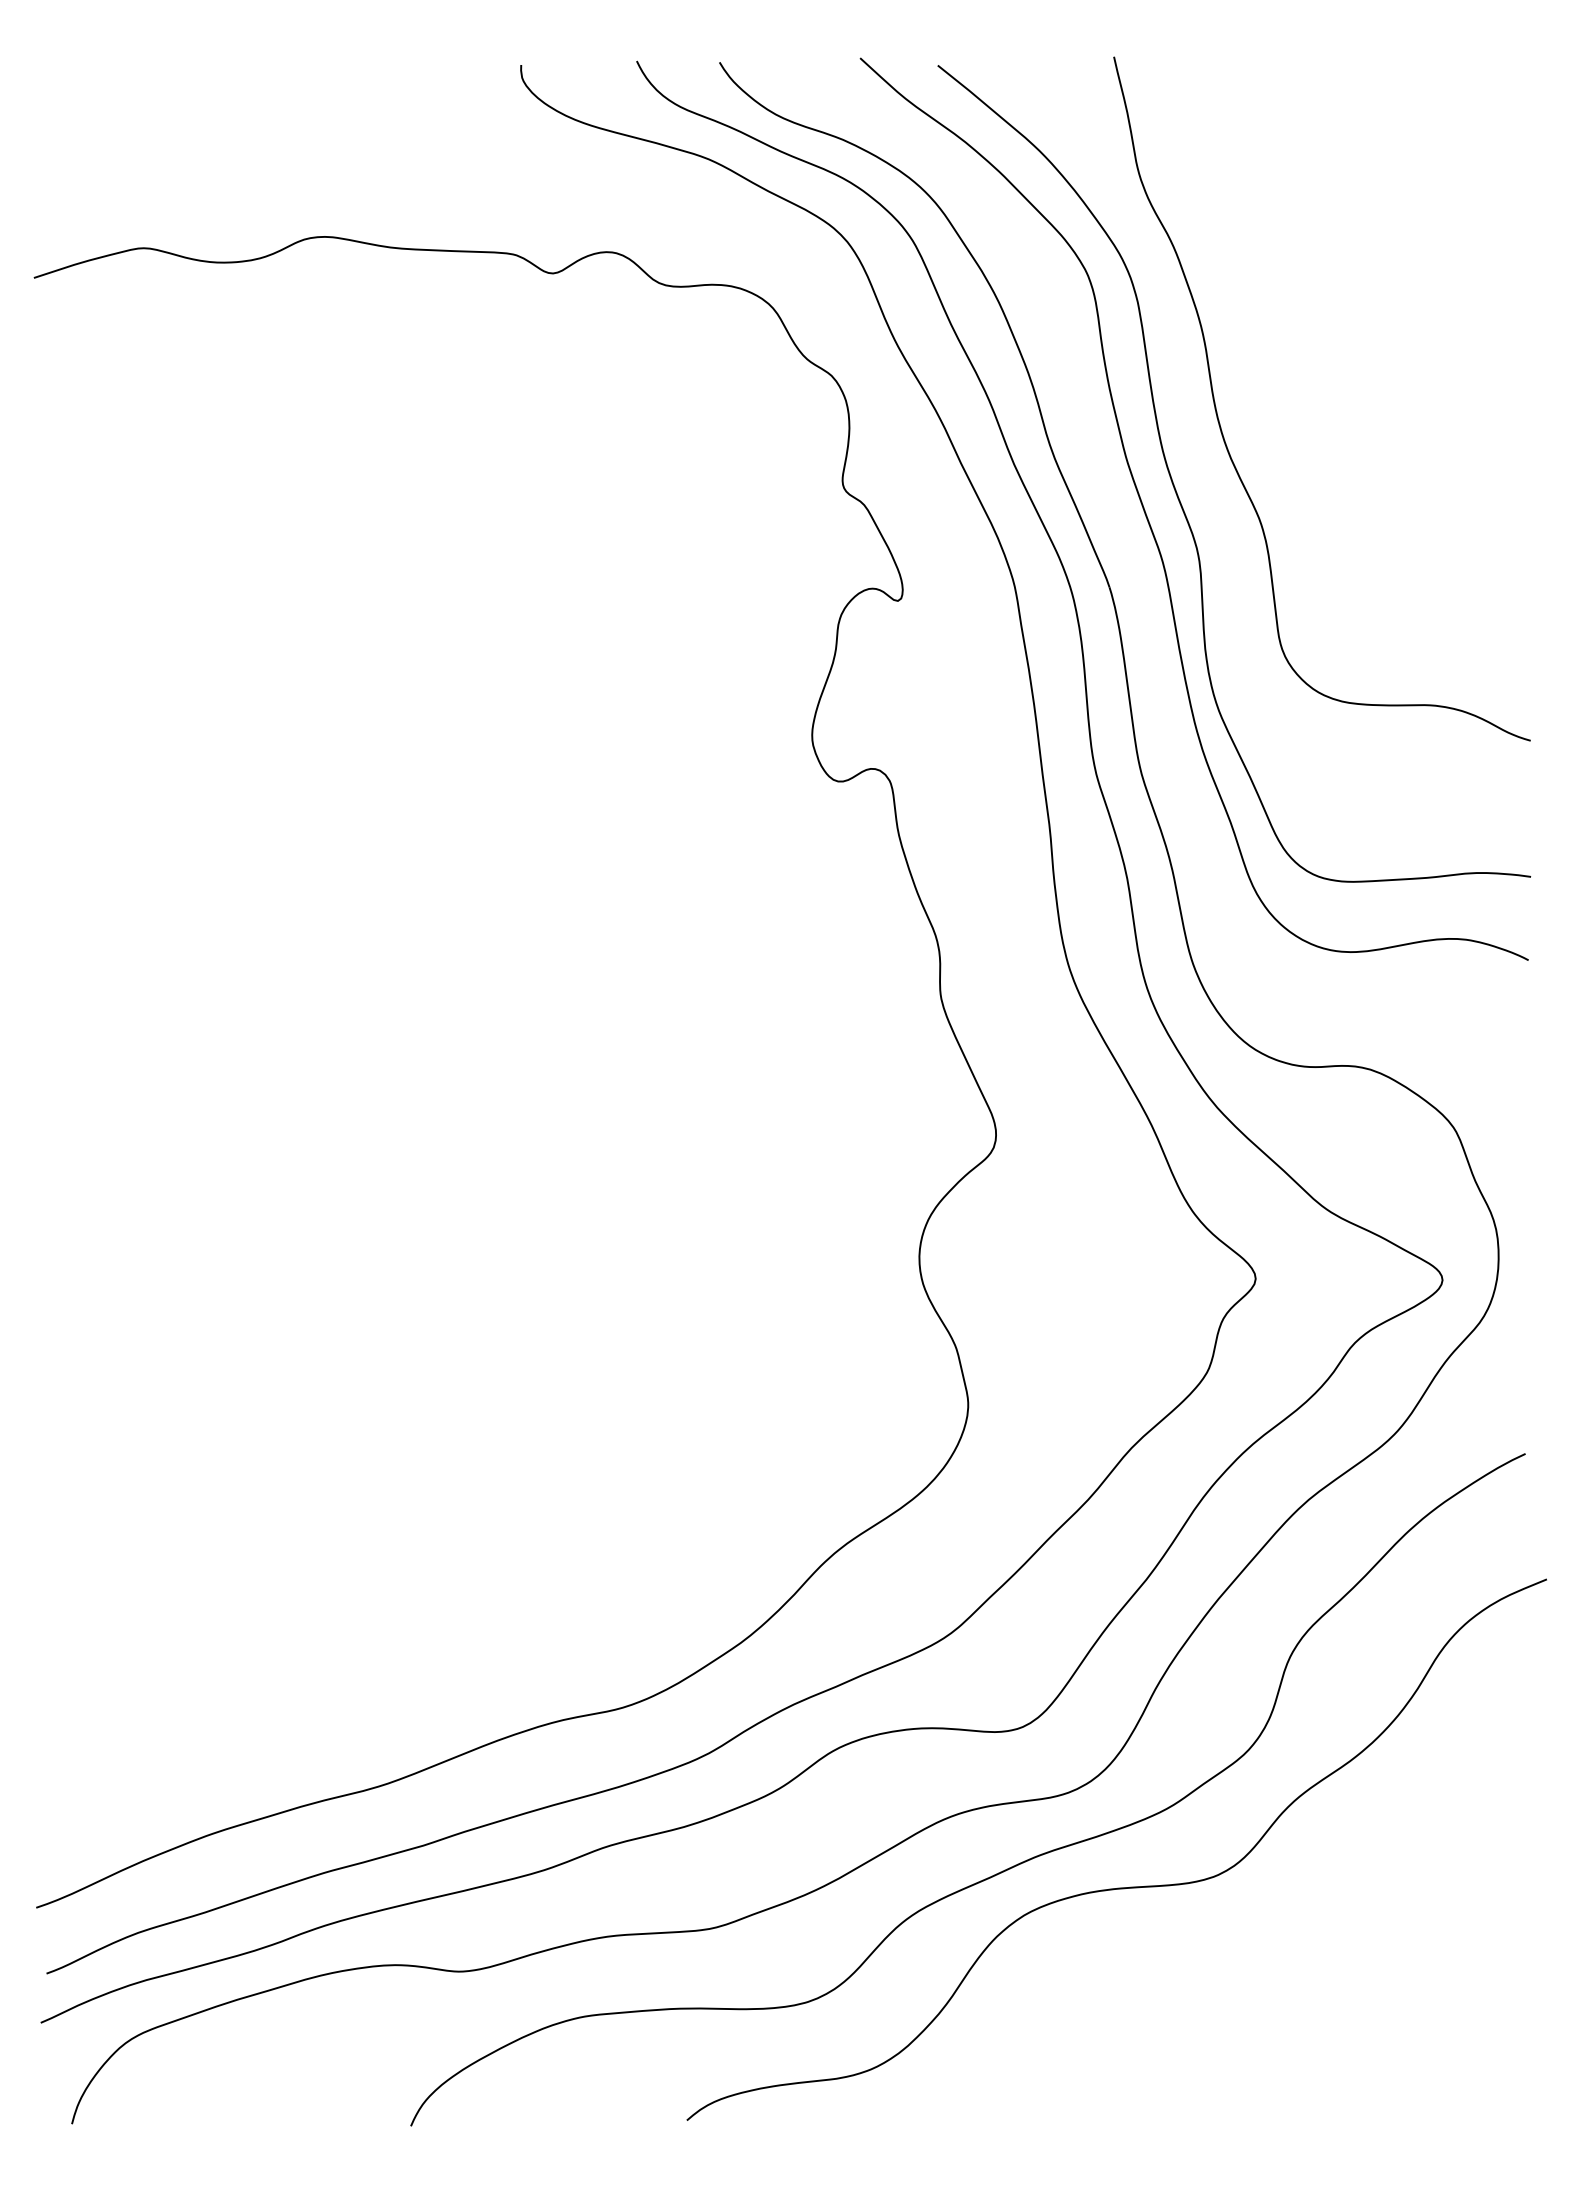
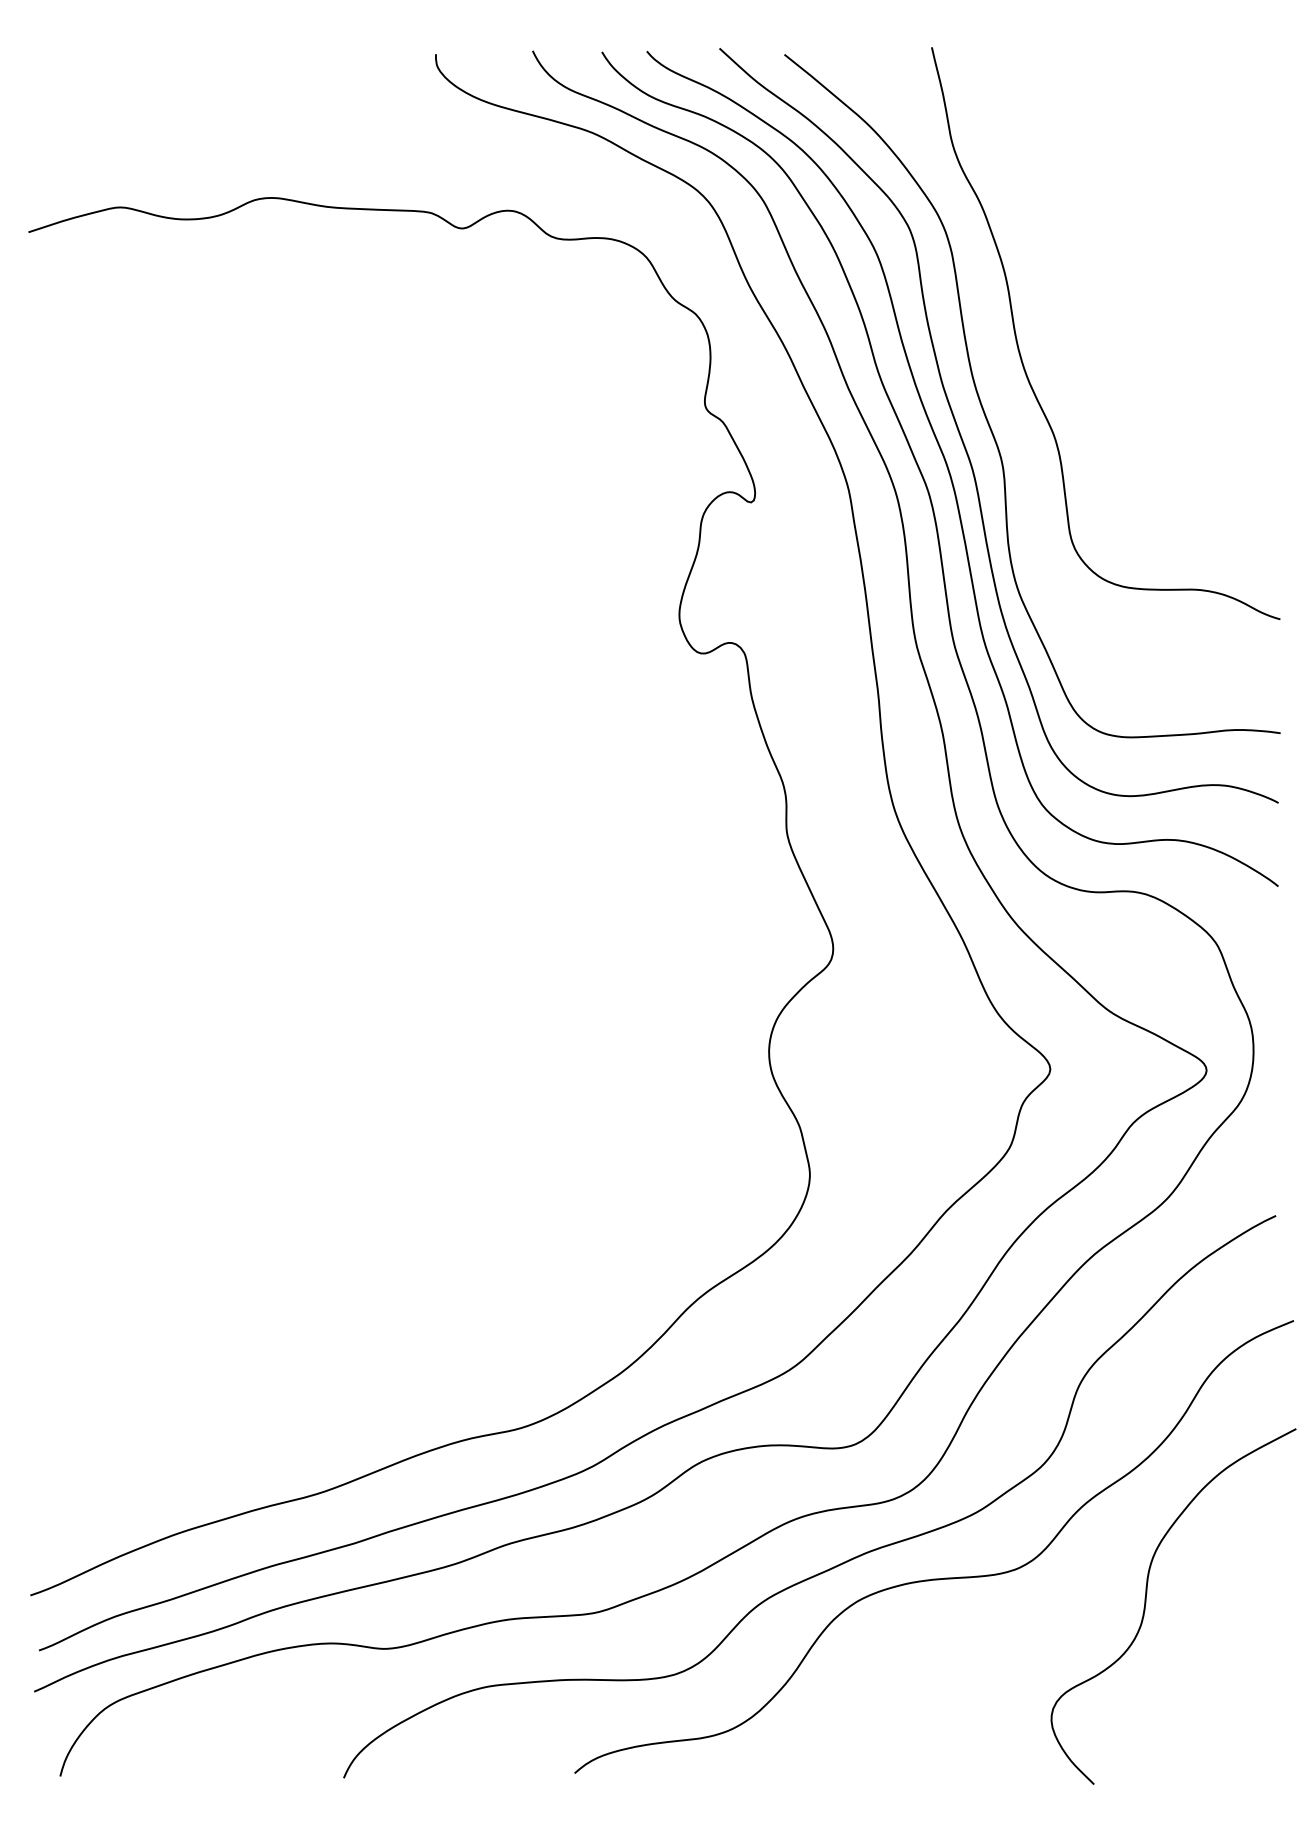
curve: (1136, 565) -> (950, 472), added
curve: (1370, 1917) -> (1146, 1603), added

